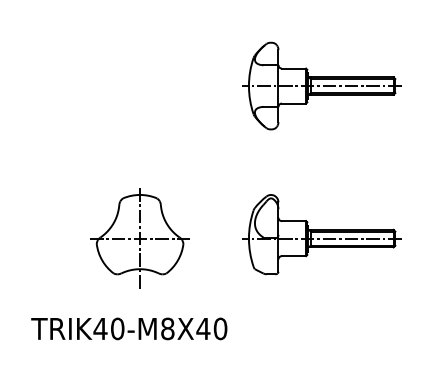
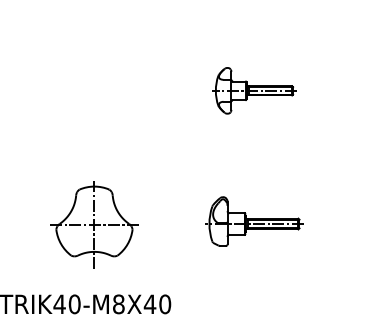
part: (321, 85) -> (253, 90), size x0.6
part: (321, 234) -> (253, 221), size x0.7

